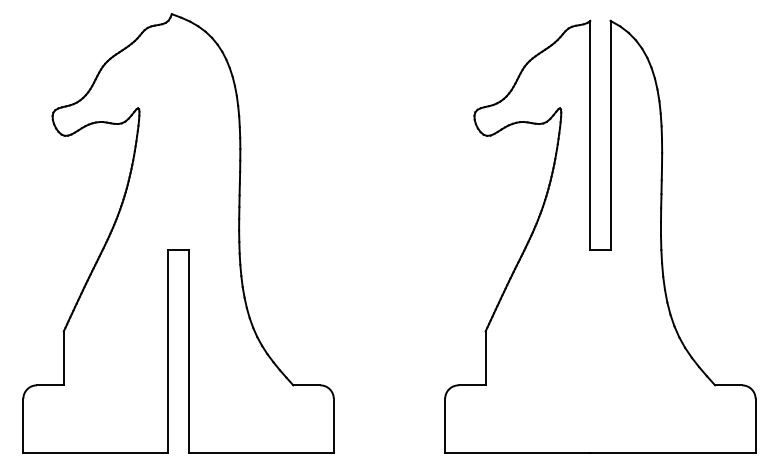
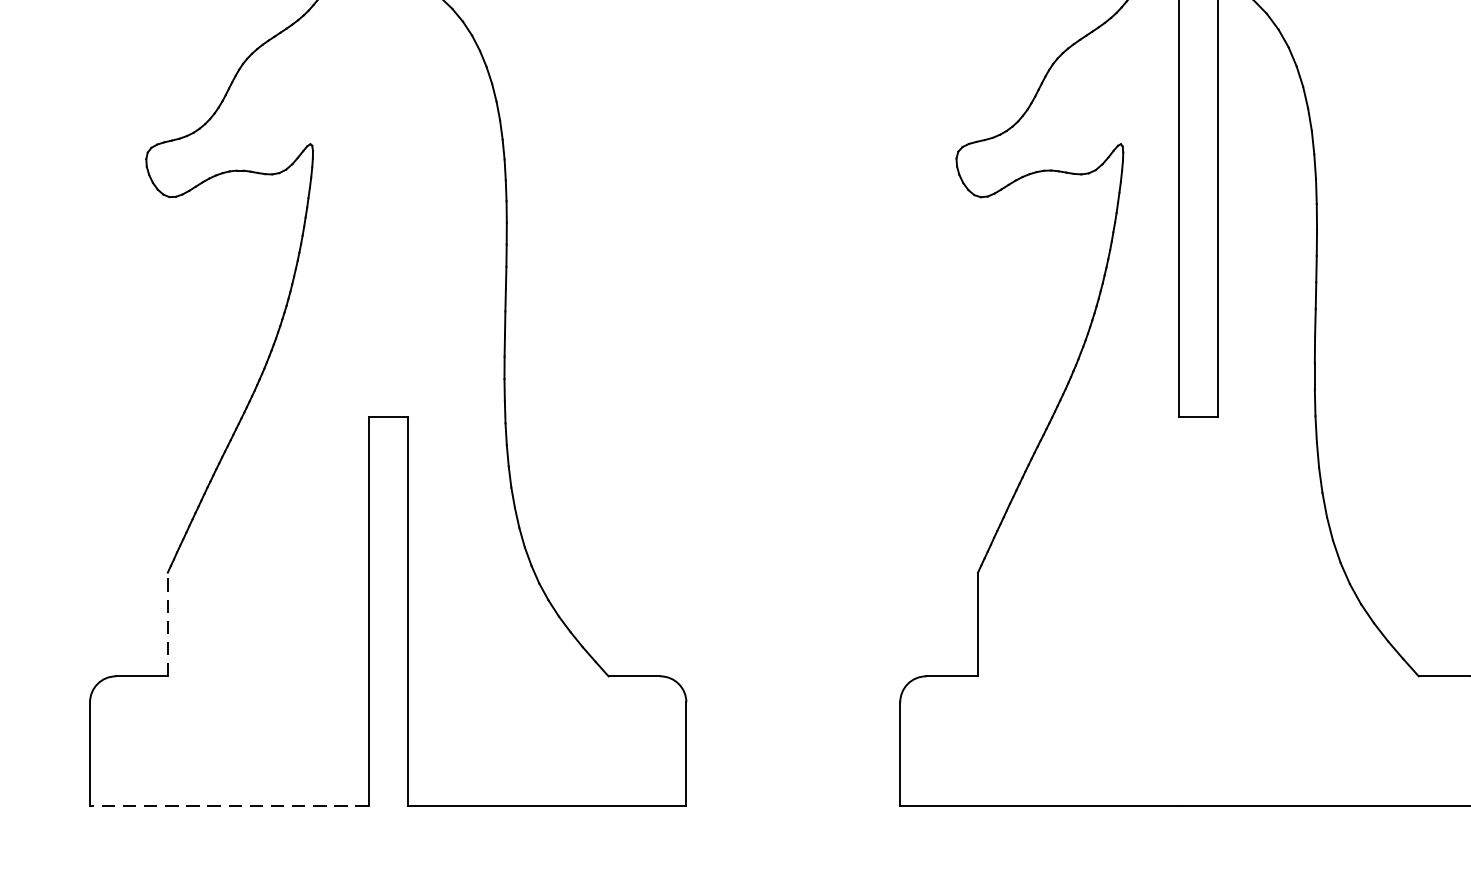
line: (63, 358) -> (167, 624), solid -> dashed
line: (95, 452) -> (228, 805), solid -> dashed

